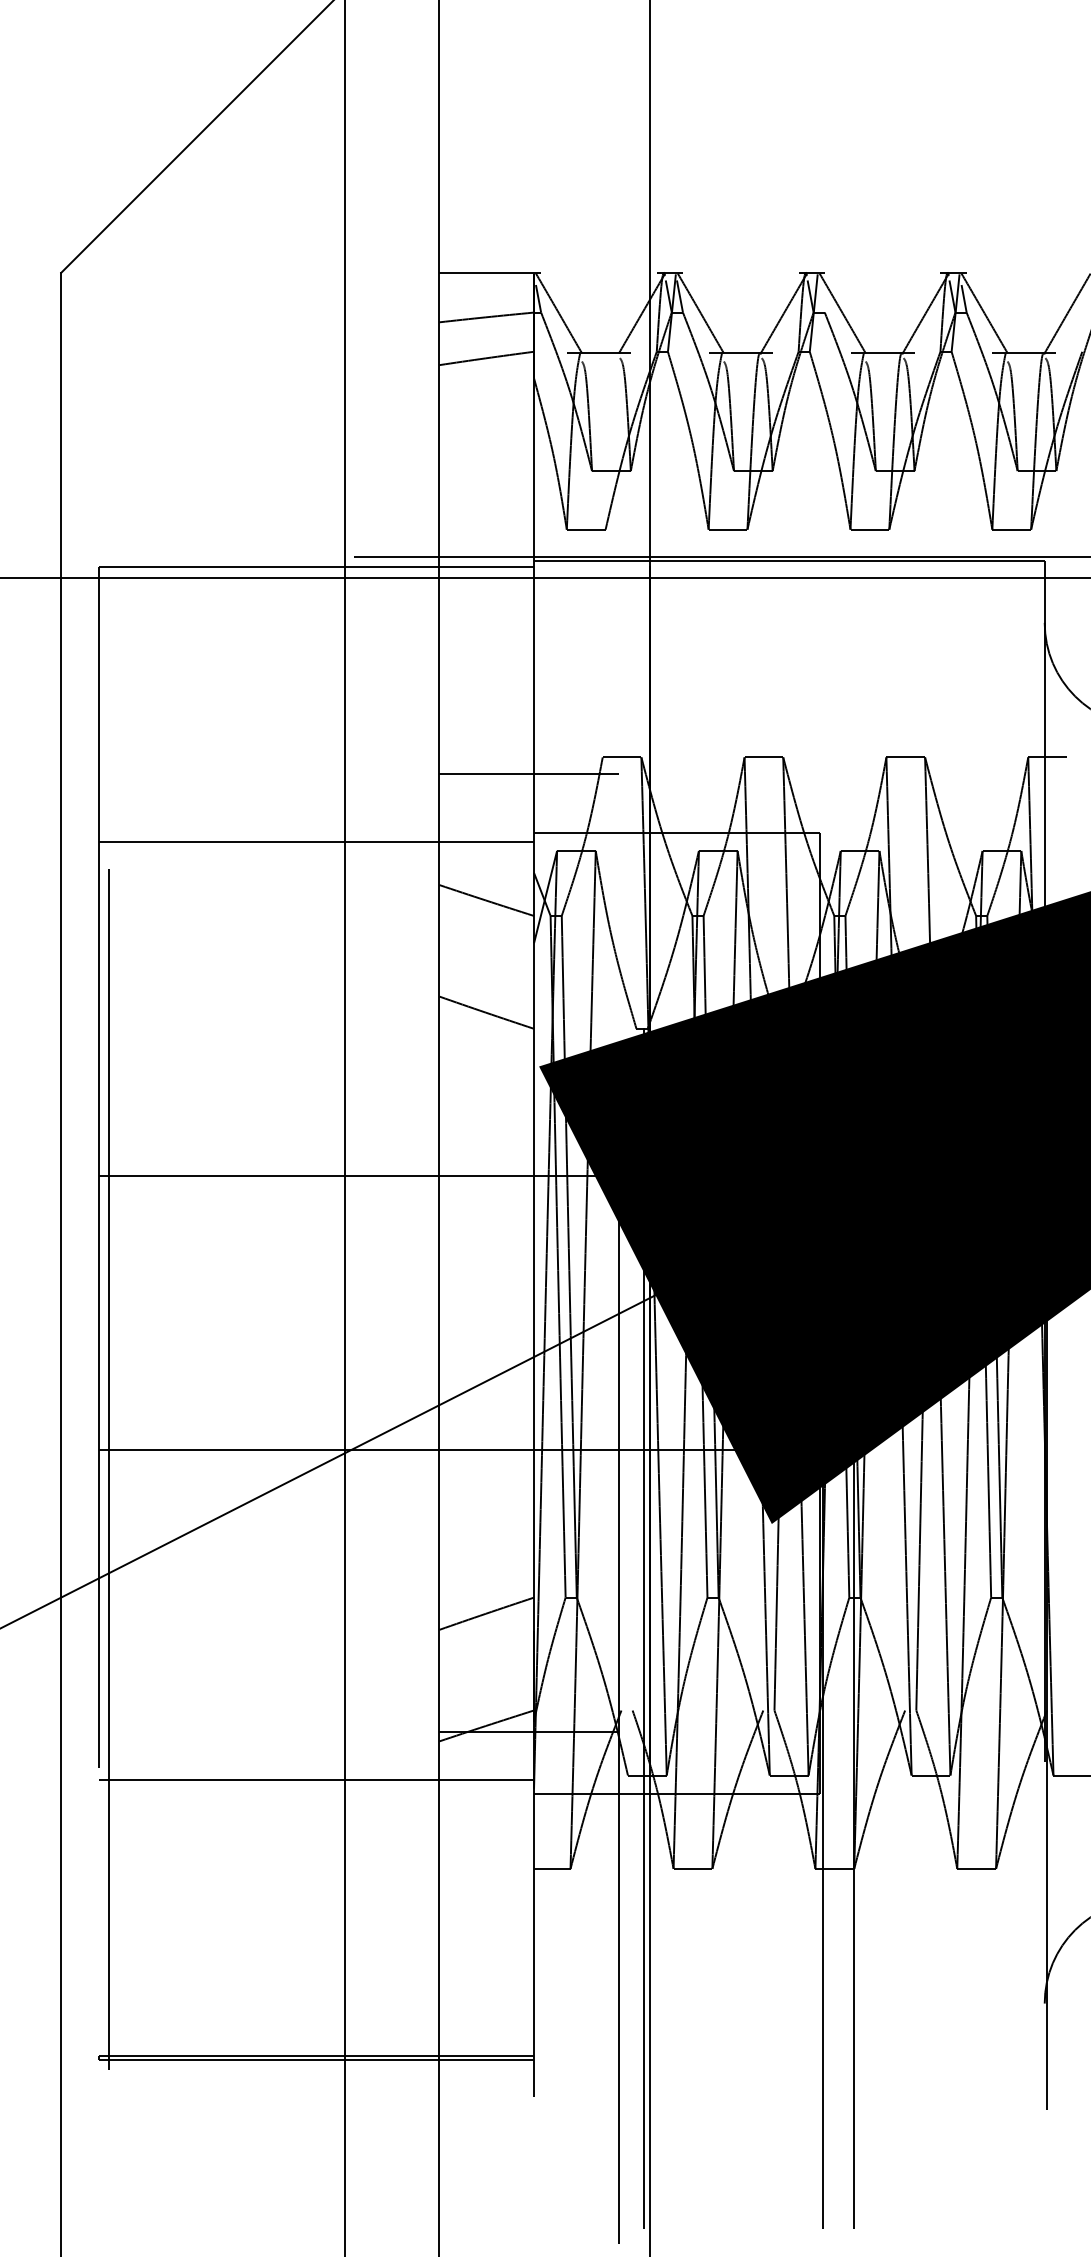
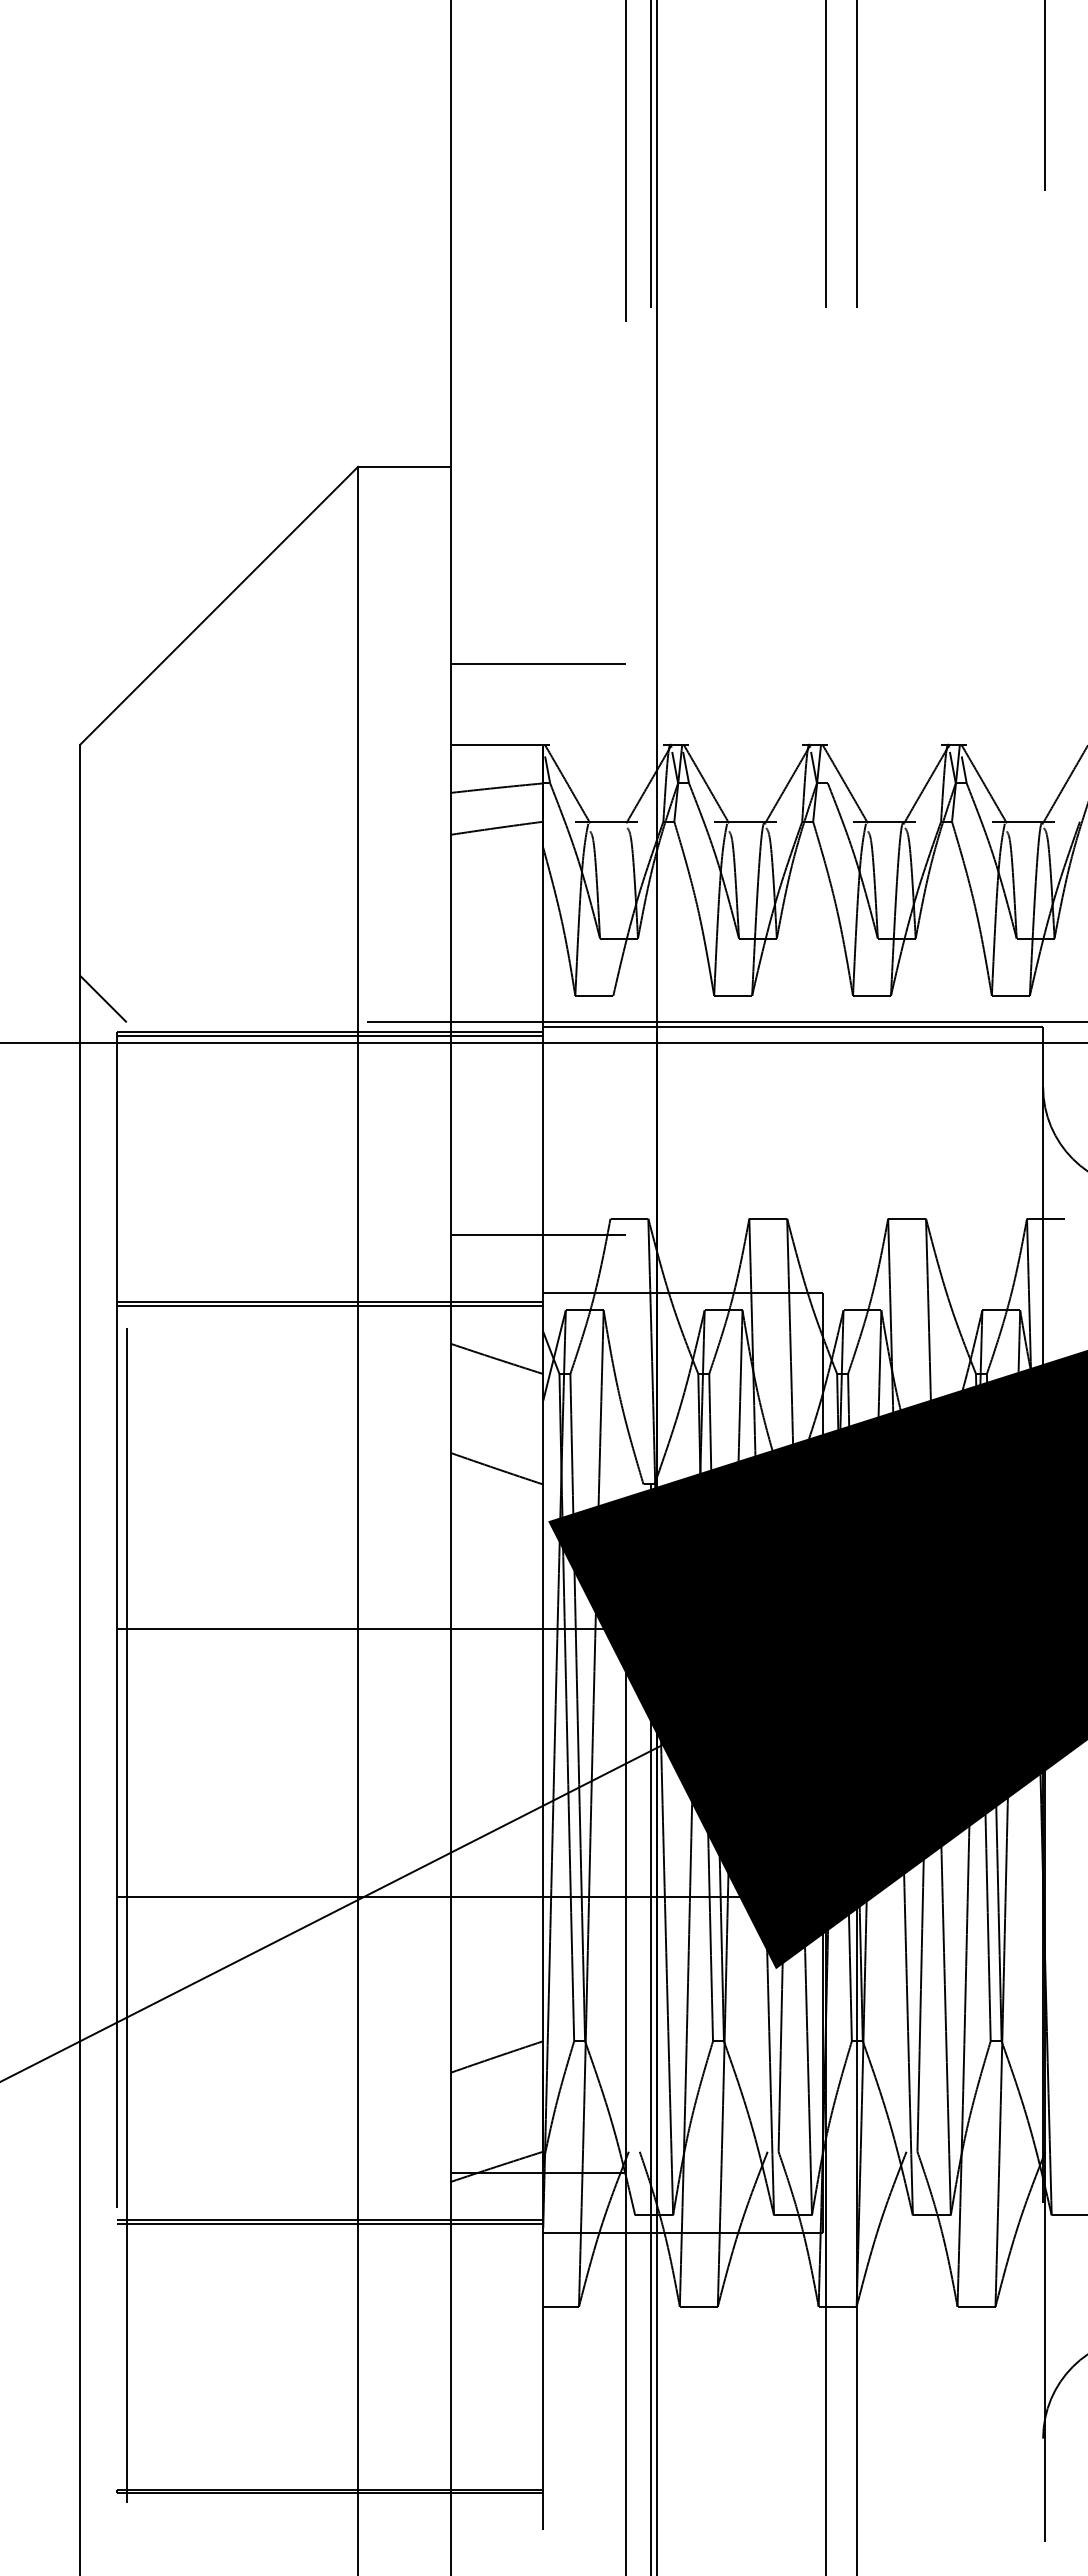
line: (529, 190) -> (538, 663), added
line: (84, 533) -> (103, 999), added
line: (316, 570) -> (330, 1035), added
line: (316, 845) -> (330, 1305), added
line: (316, 1783) -> (330, 2223), added

